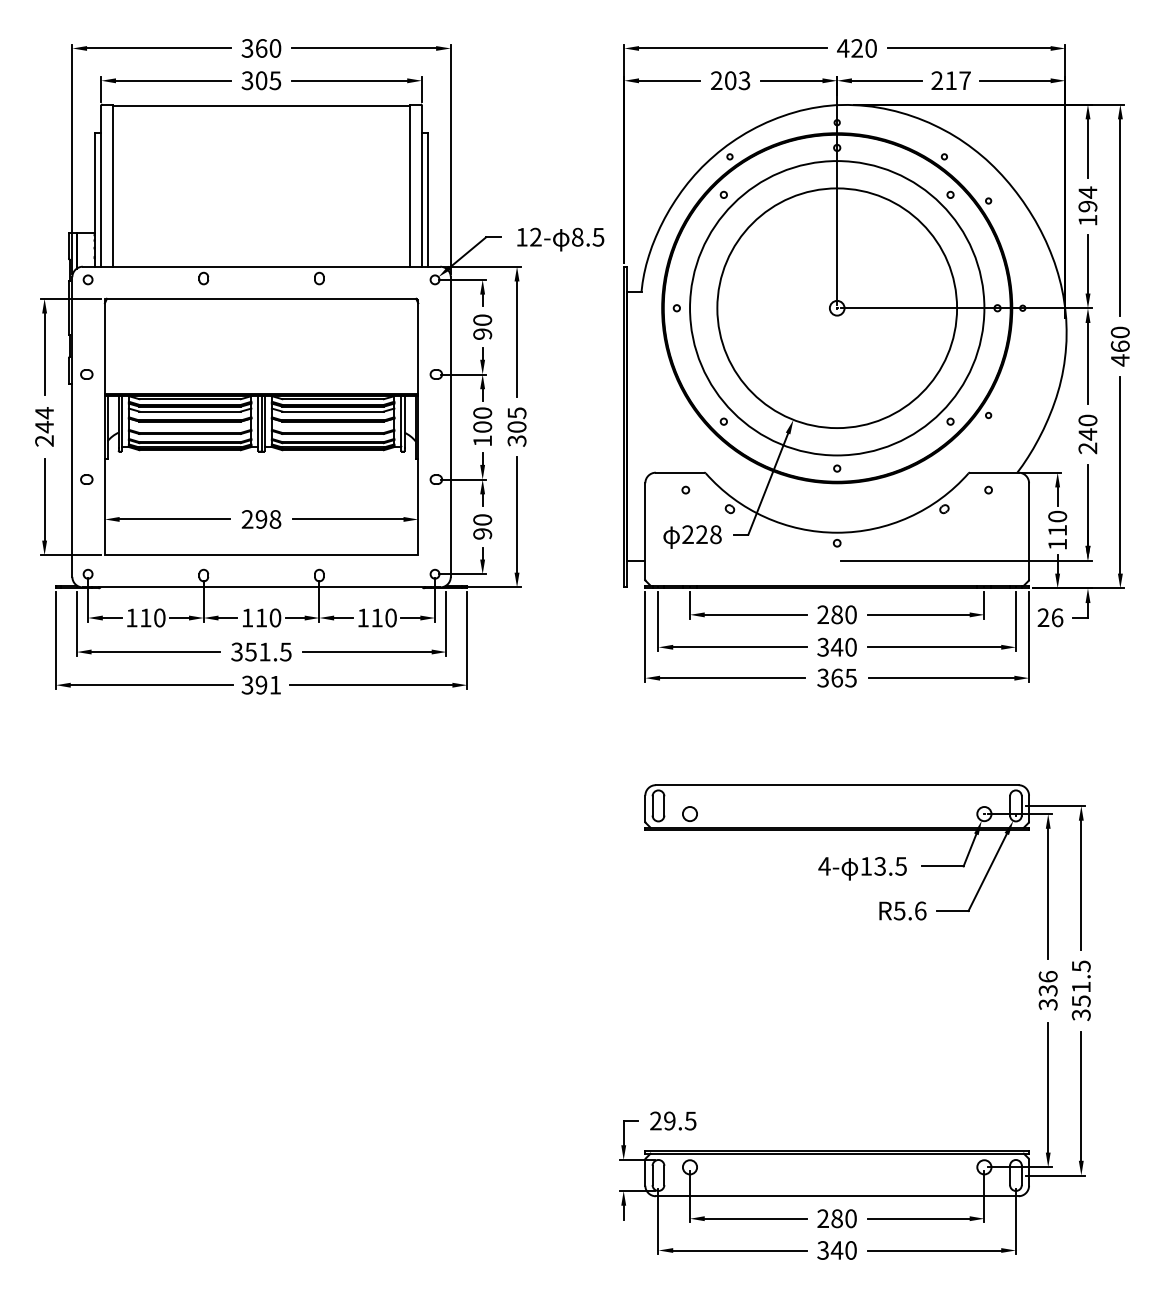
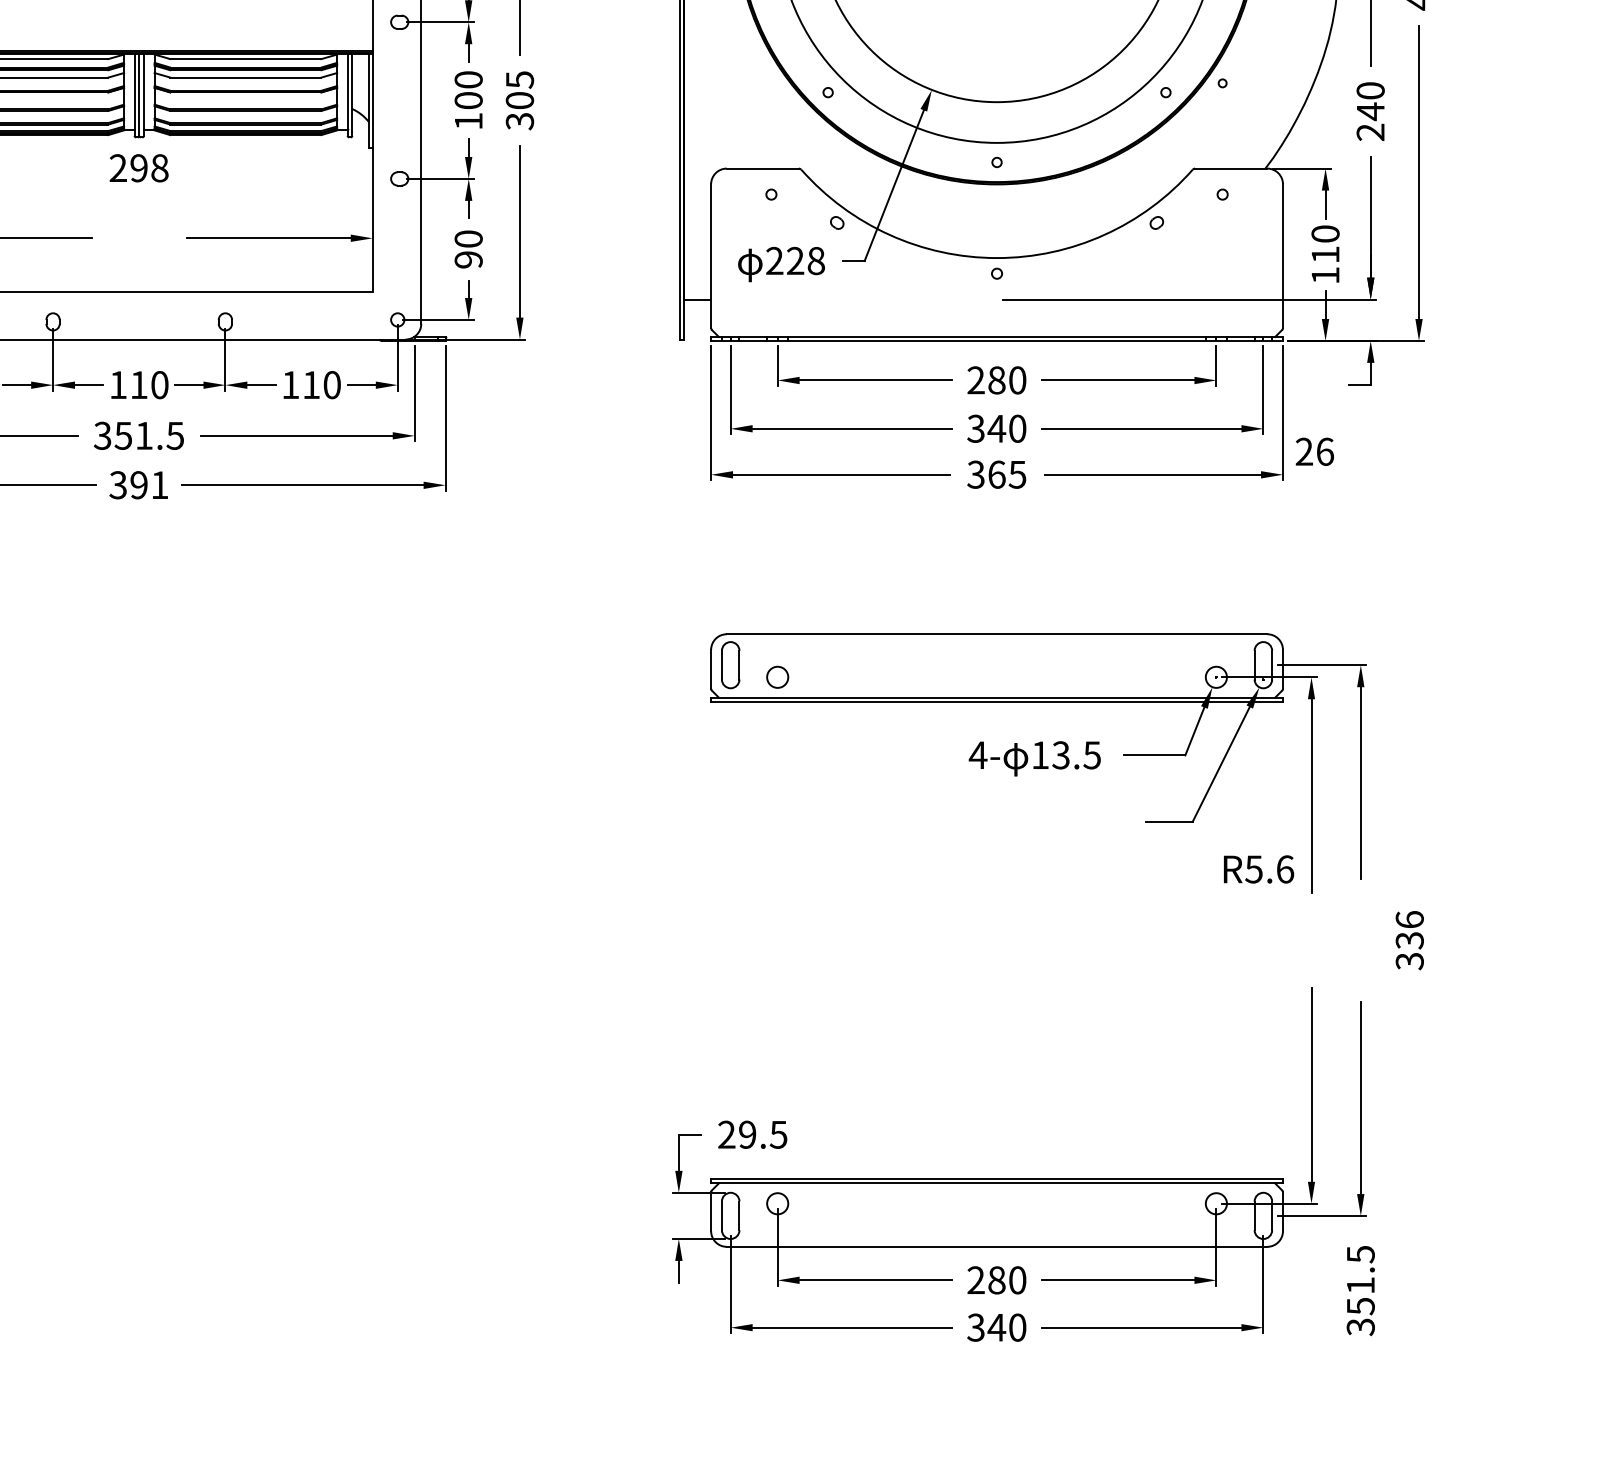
text: (261, 519) -> (139, 168), moved
text: (1050, 617) -> (1314, 451), moved
text: (902, 910) -> (1258, 868), moved
text: (1047, 990) -> (1408, 940), moved
text: (1080, 990) -> (1359, 1290), moved

